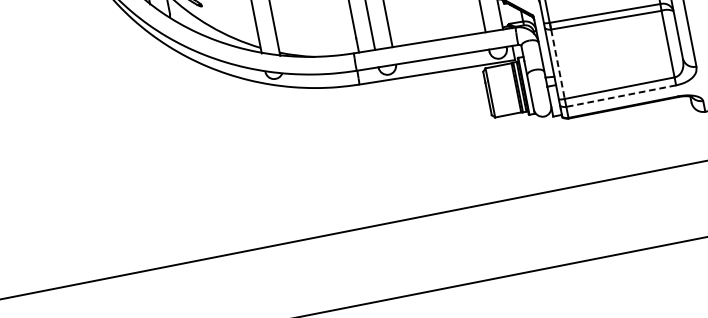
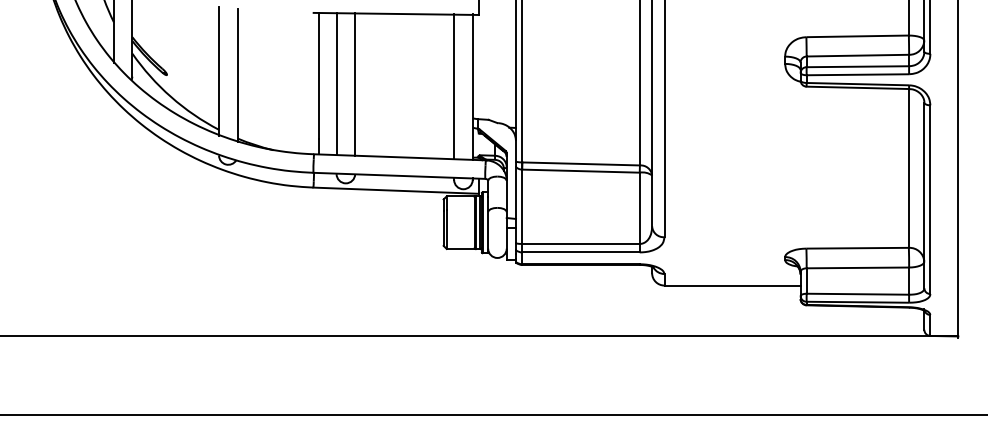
line: (558, 64) -> (522, 207), dashed -> solid
line: (620, 96) -> (580, 252), dashed -> solid

